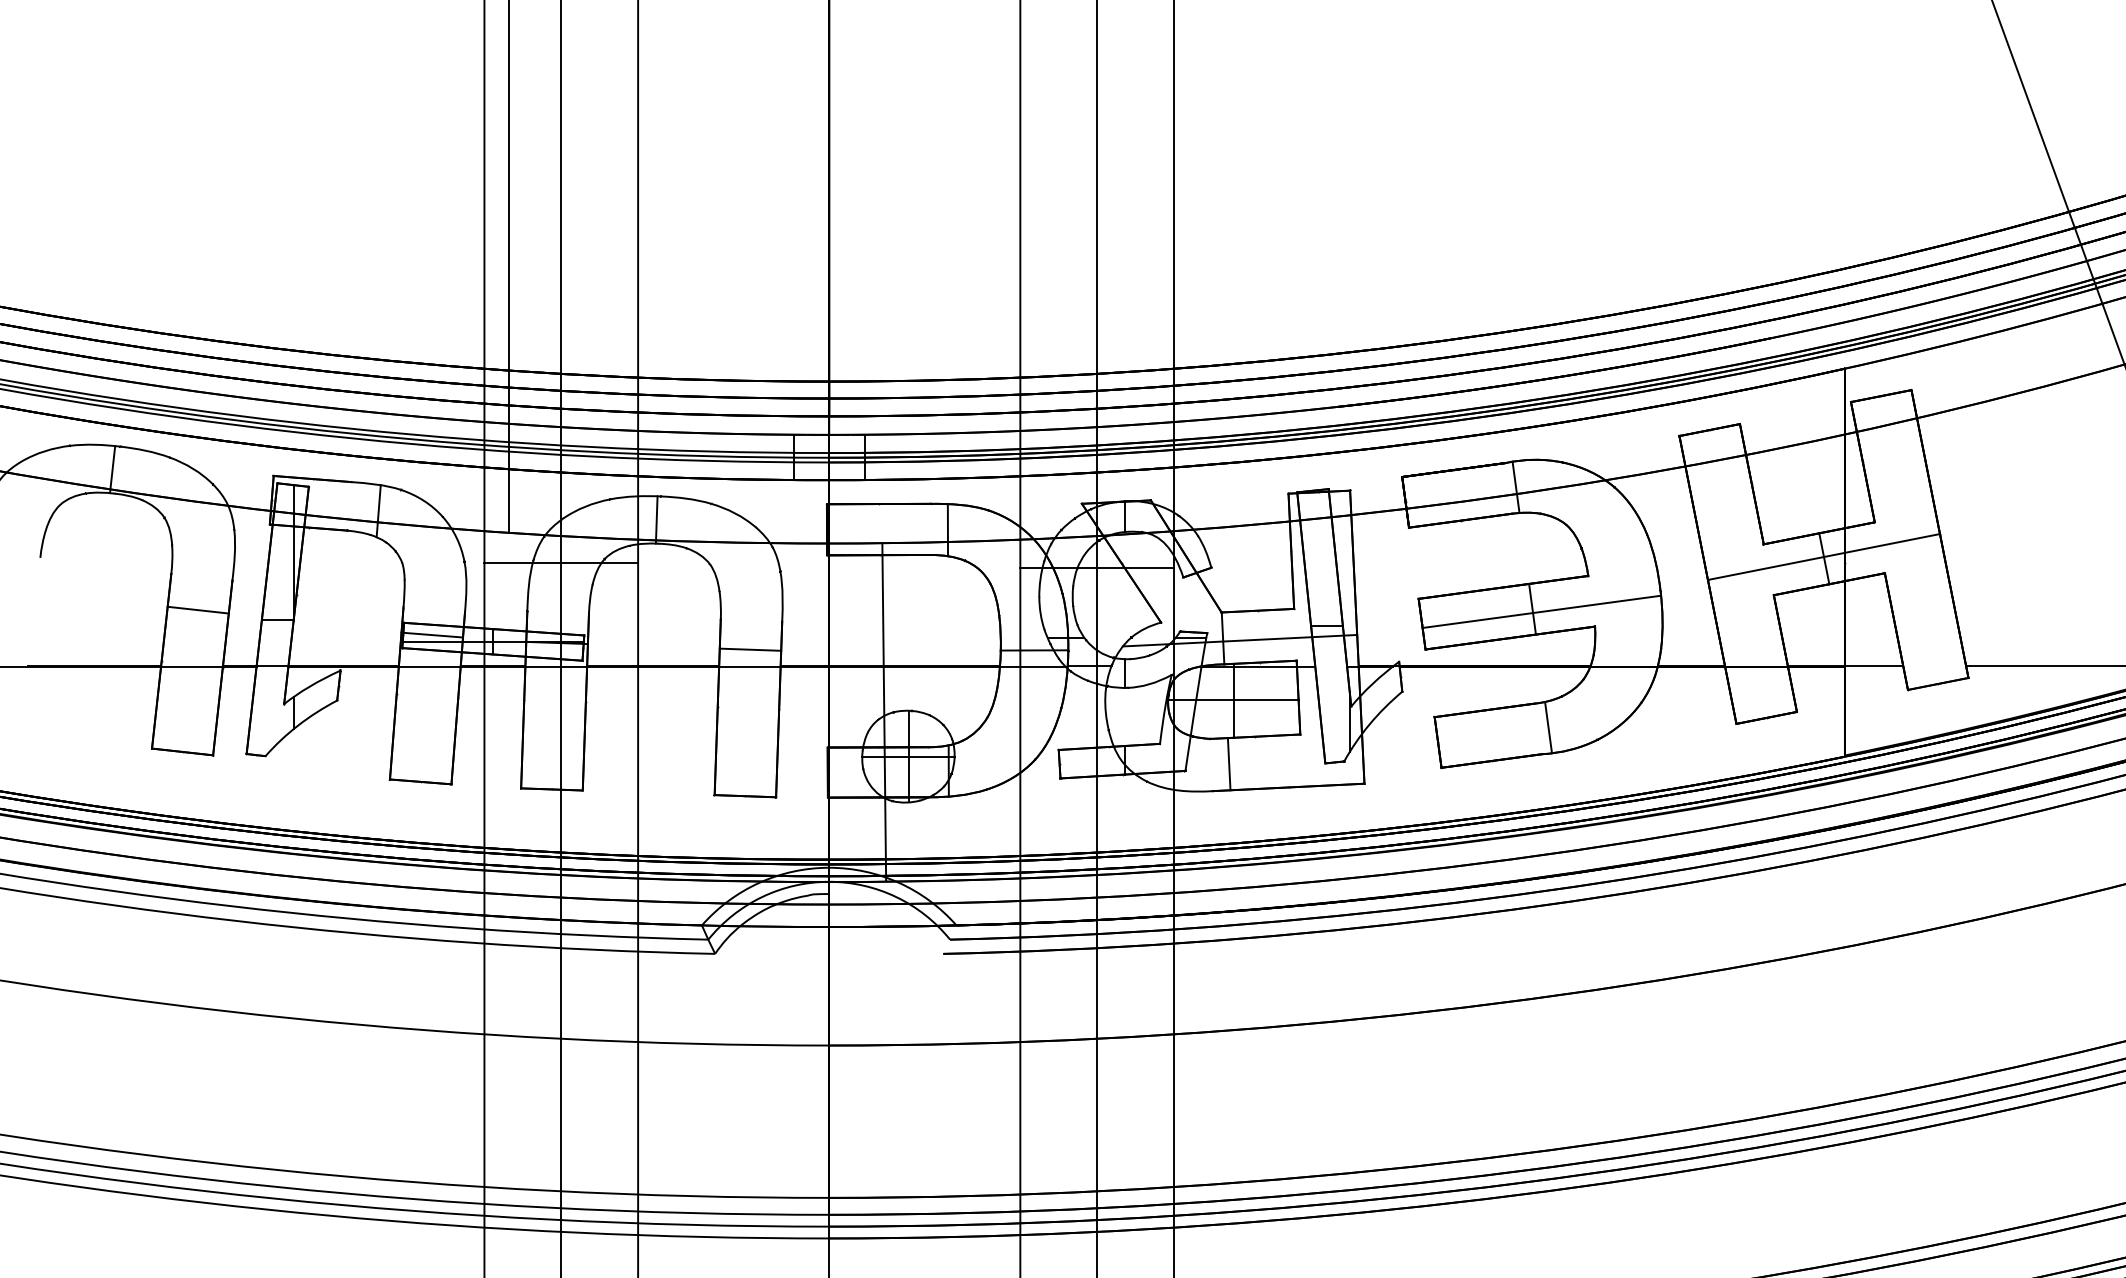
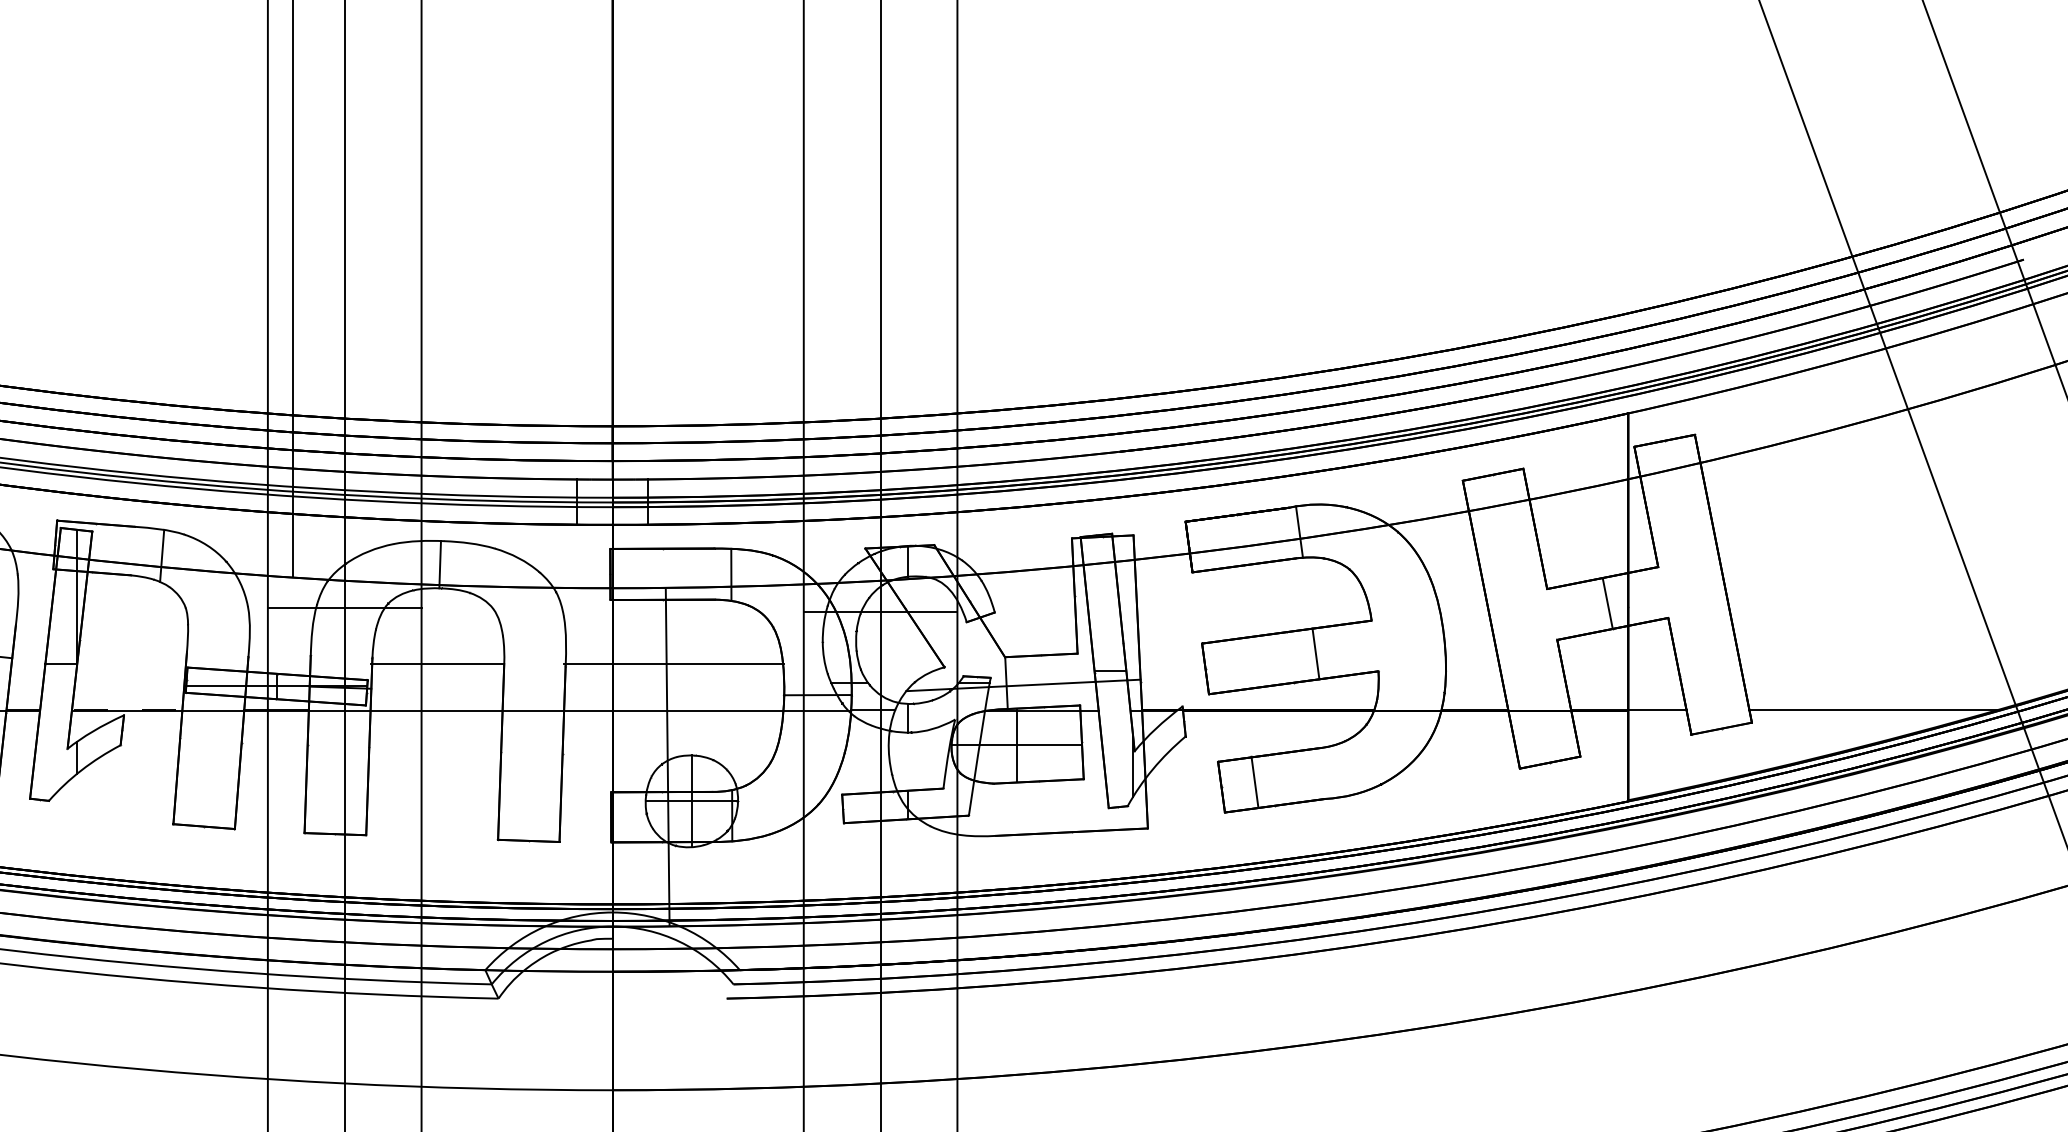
line: (1823, 557) -> (1606, 602), removed
line: (1541, 611) -> (1324, 656), removed
line: (432, 634) -> (215, 679), removed
line: (750, 649) -> (533, 694), removed
line: (311, 665) -> (94, 710), solid -> dashed
line: (653, 665) -> (436, 664), moved
line: (890, 665) -> (673, 664), moved
line: (1548, 727) -> (1254, 782), moved
line: (1228, 764) -> (1011, 809), removed

